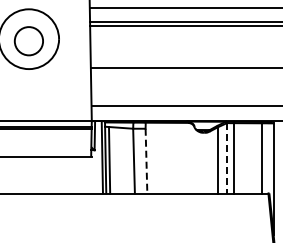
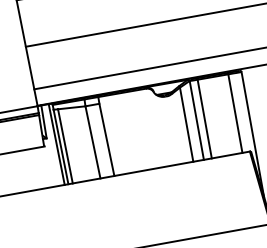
line: (227, 158) -> (197, 120), dashed -> solid
line: (146, 161) -> (106, 140), dashed -> solid

